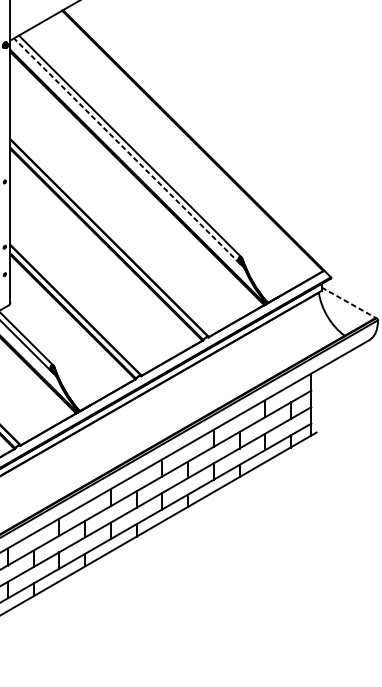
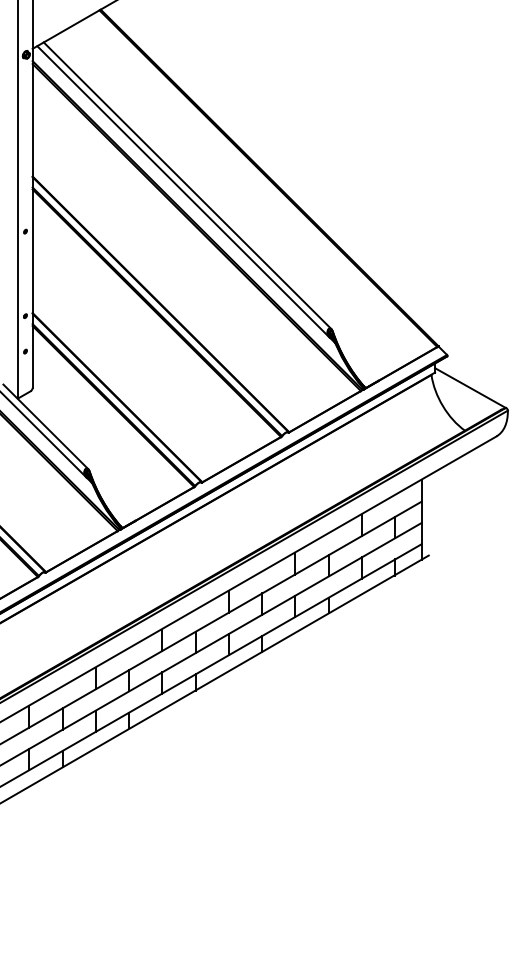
line: (127, 150) -> (183, 191), dashed -> solid
line: (349, 303) -> (470, 388), dashed -> solid

